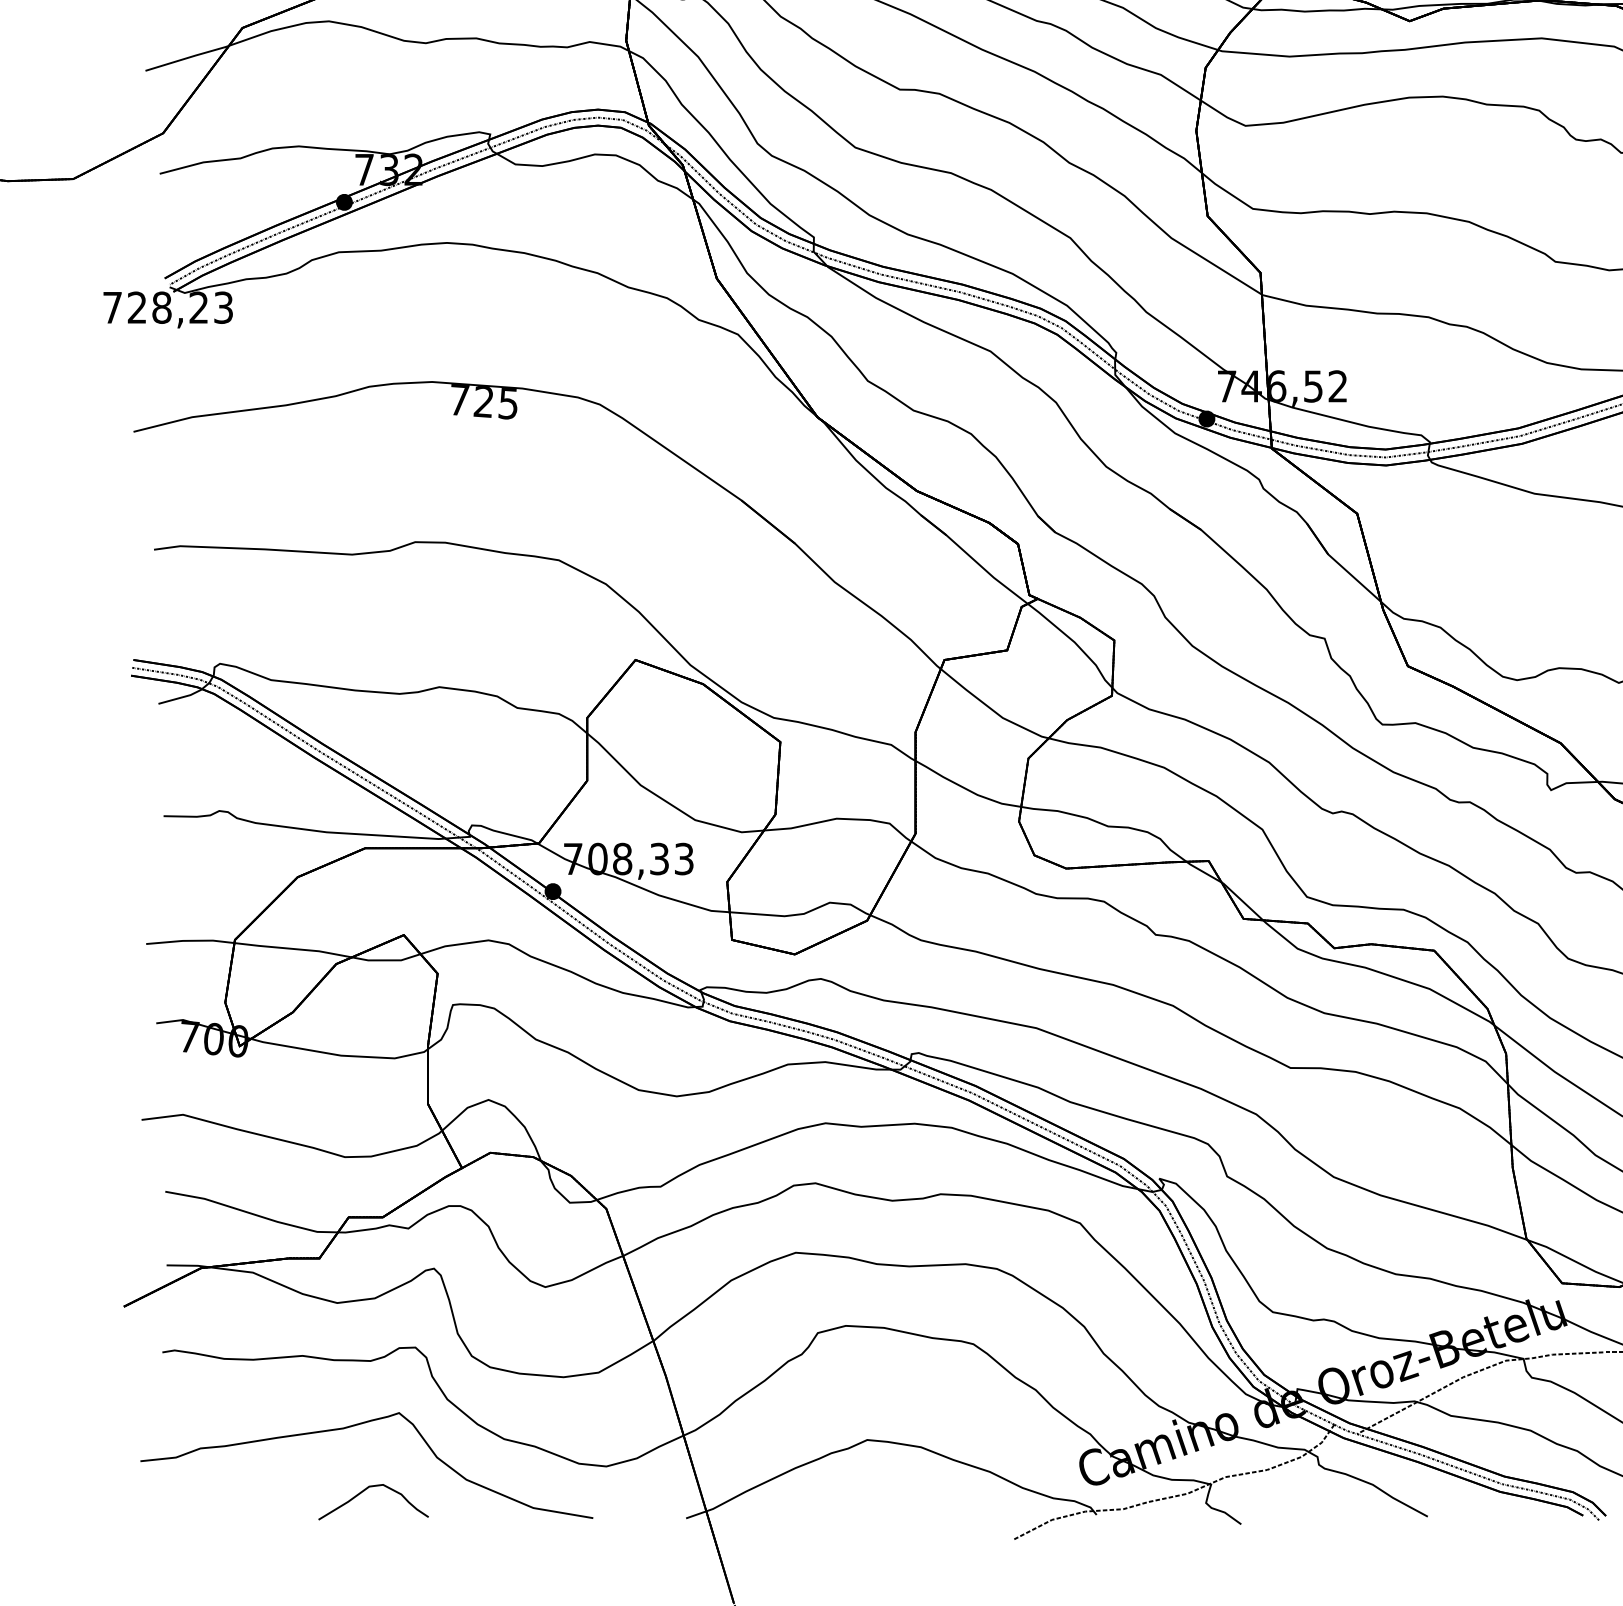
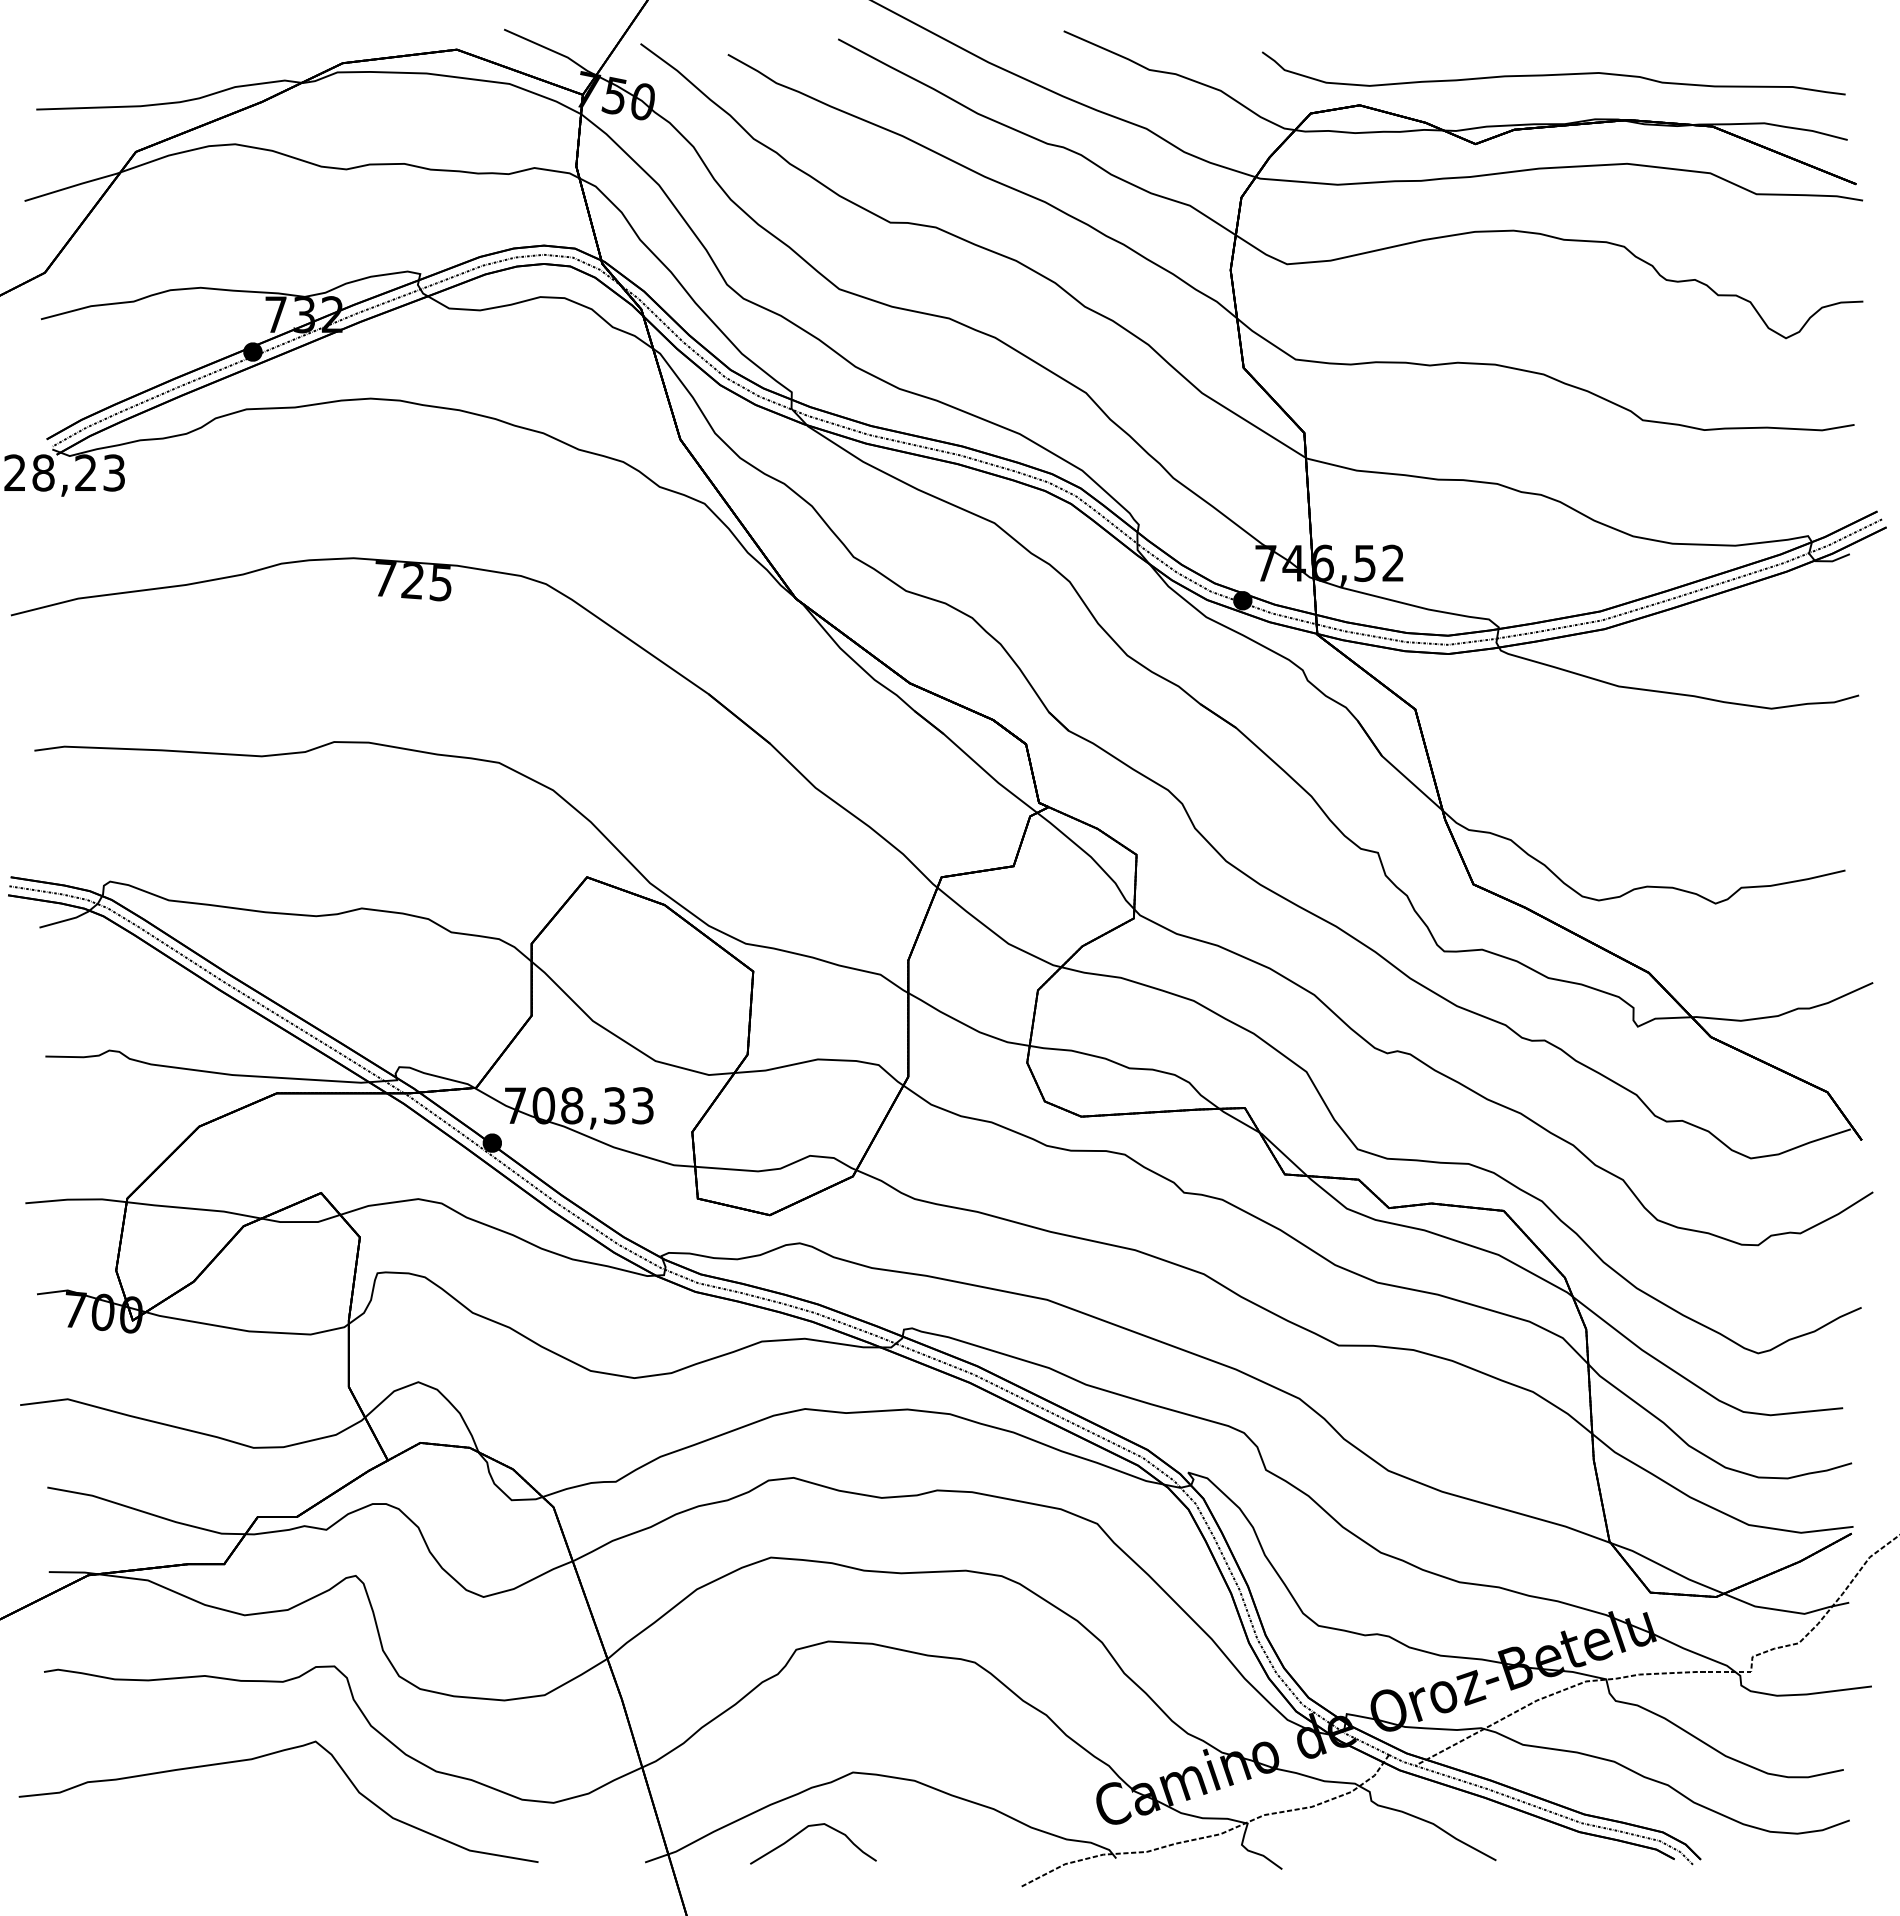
part: (365, 1490) -> (804, 1830), moved

